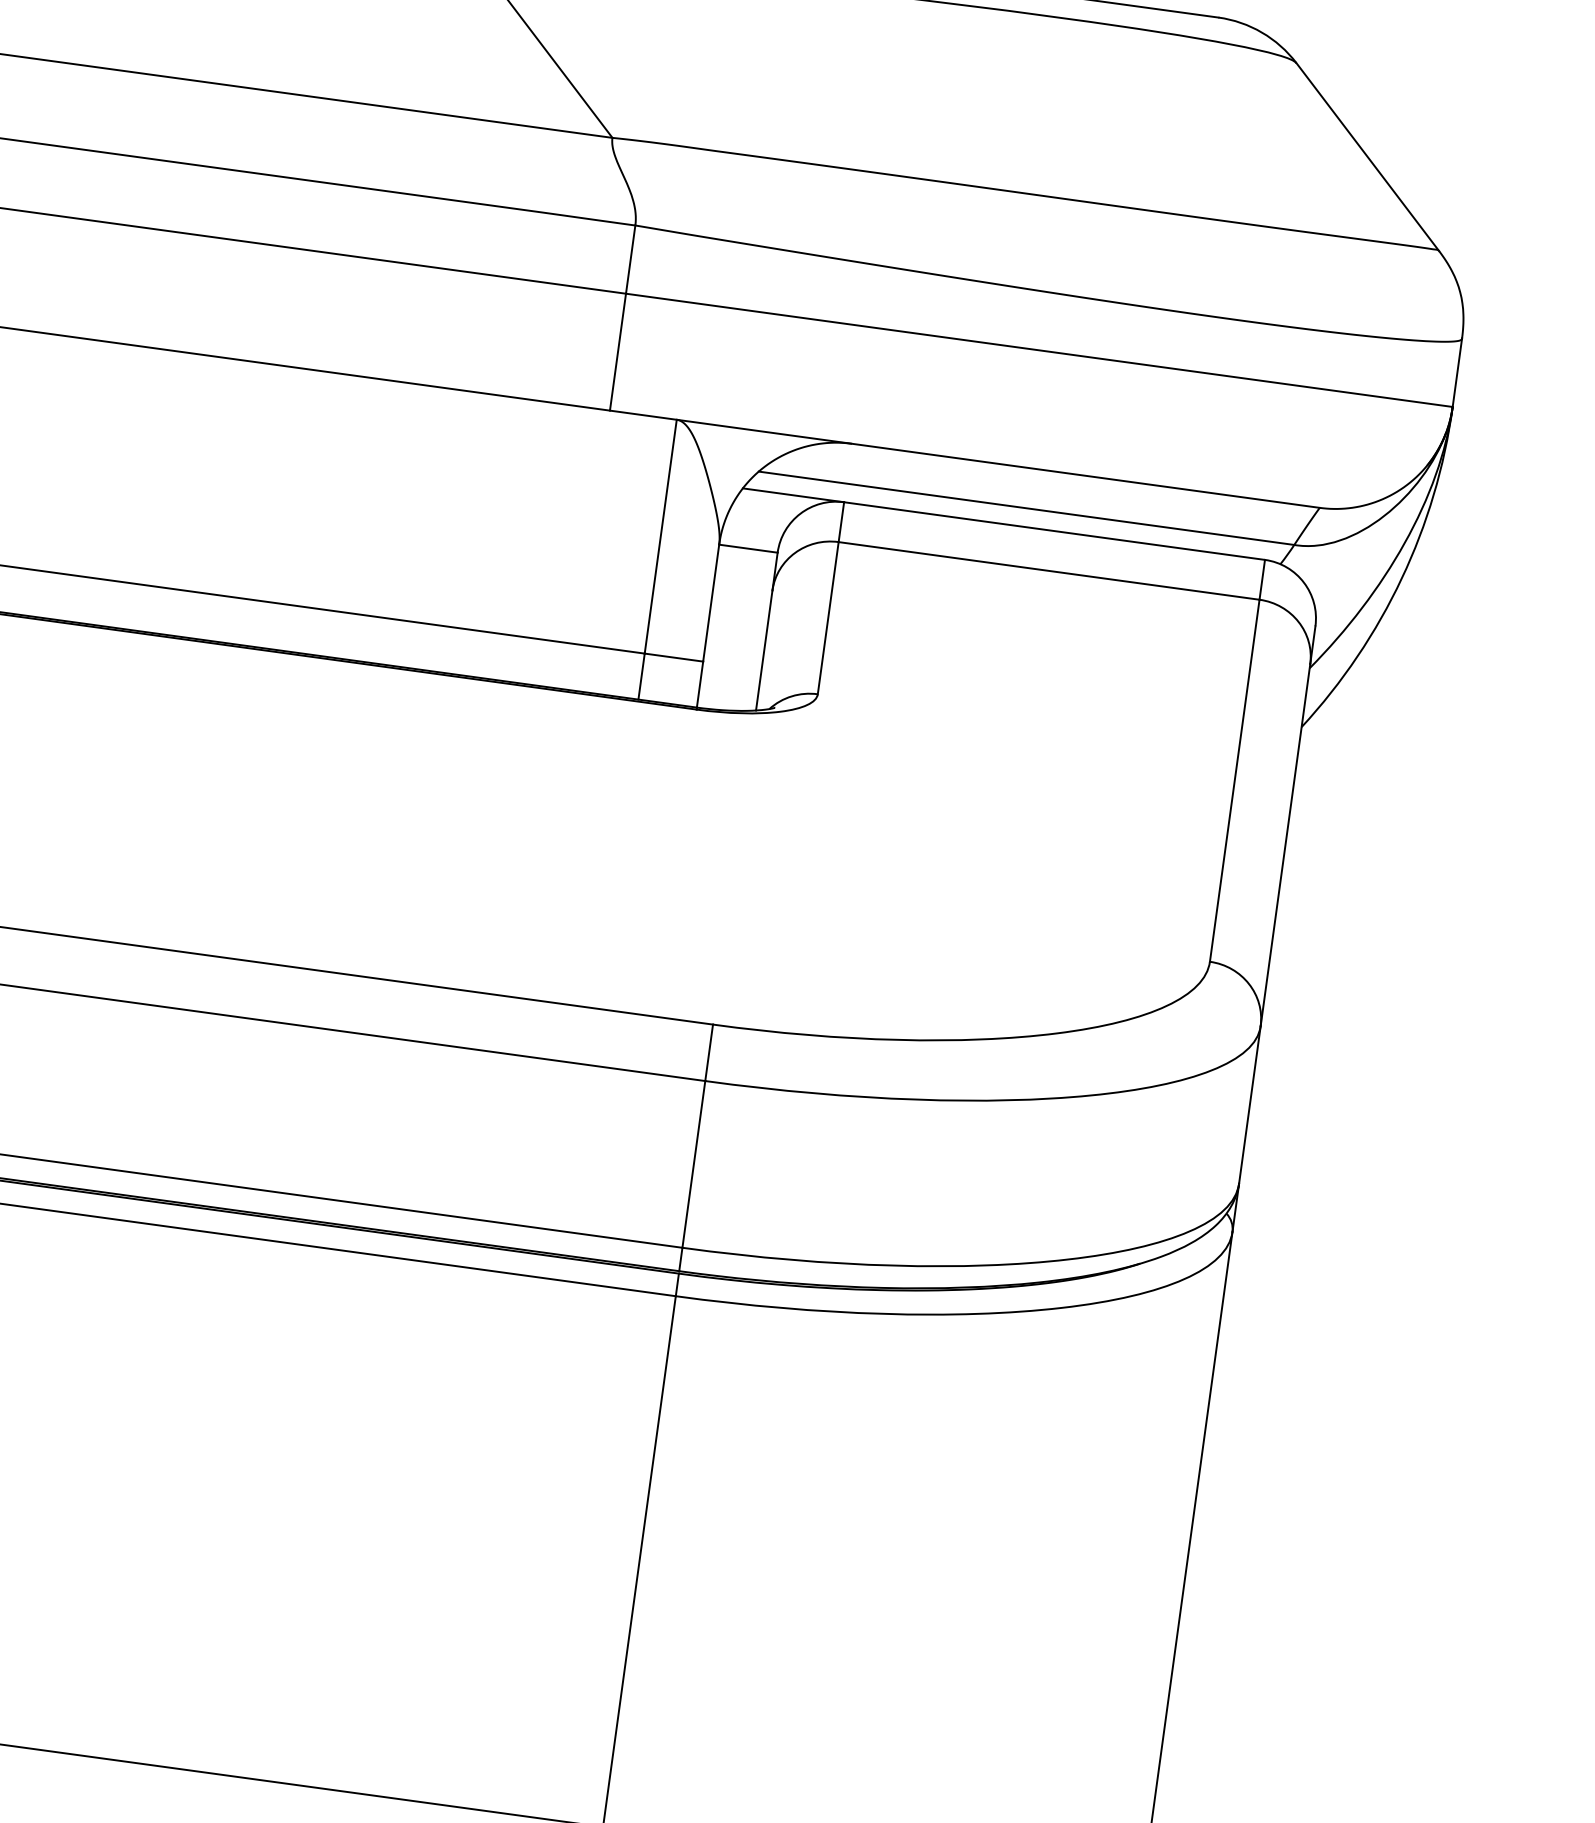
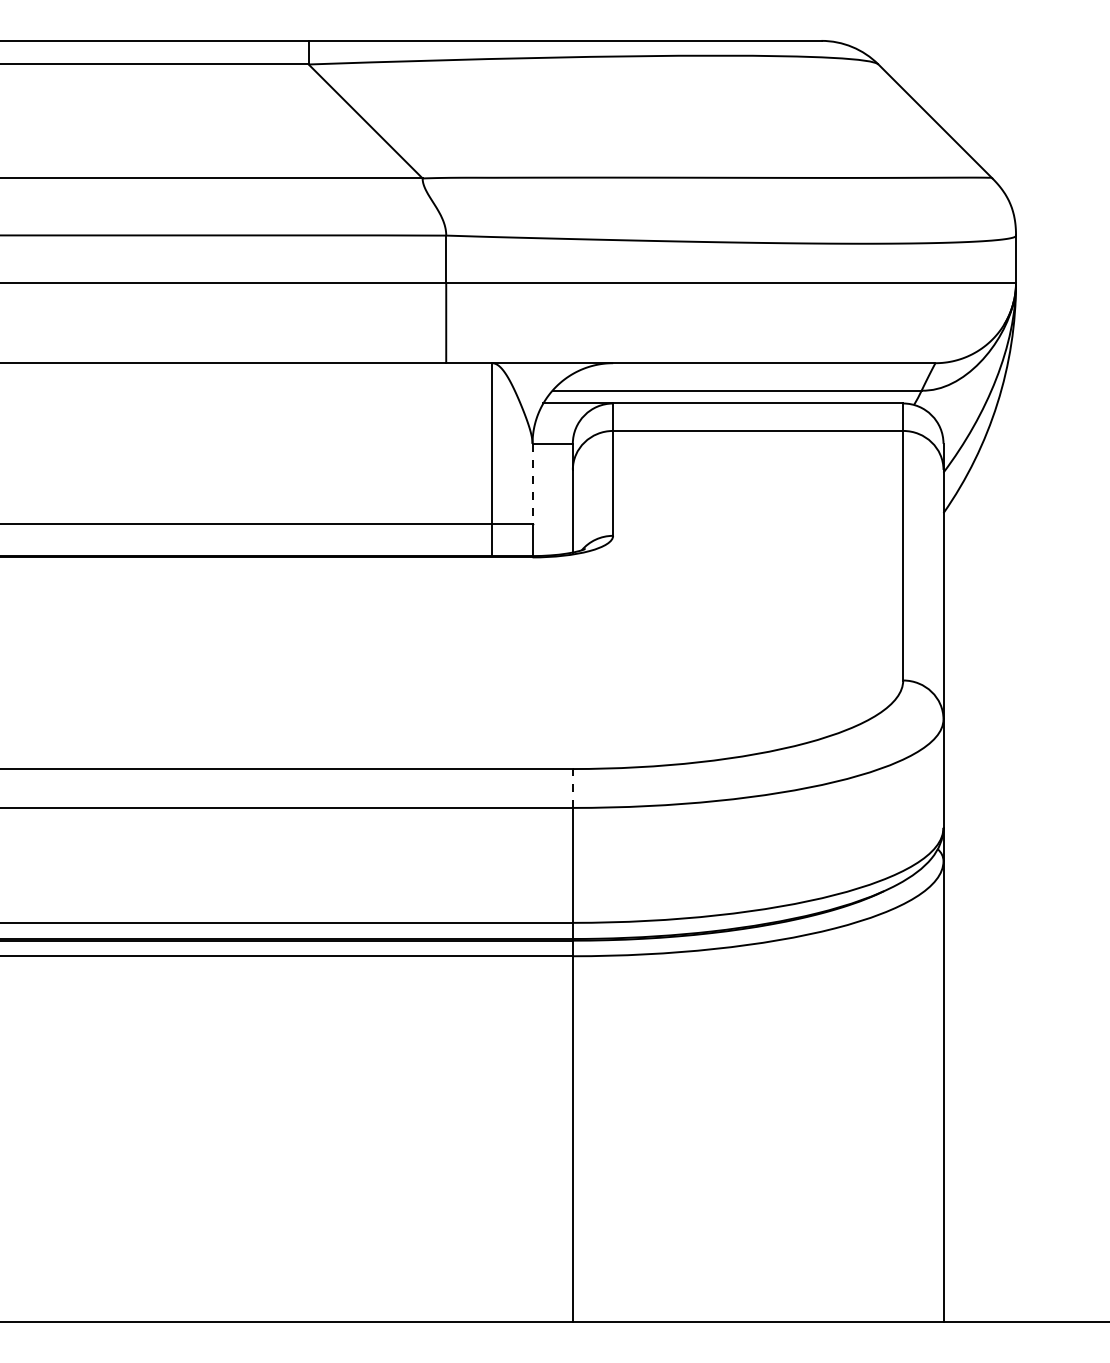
line: (711, 603) -> (532, 484), solid -> dashed
line: (708, 1051) -> (572, 787), solid -> dashed

